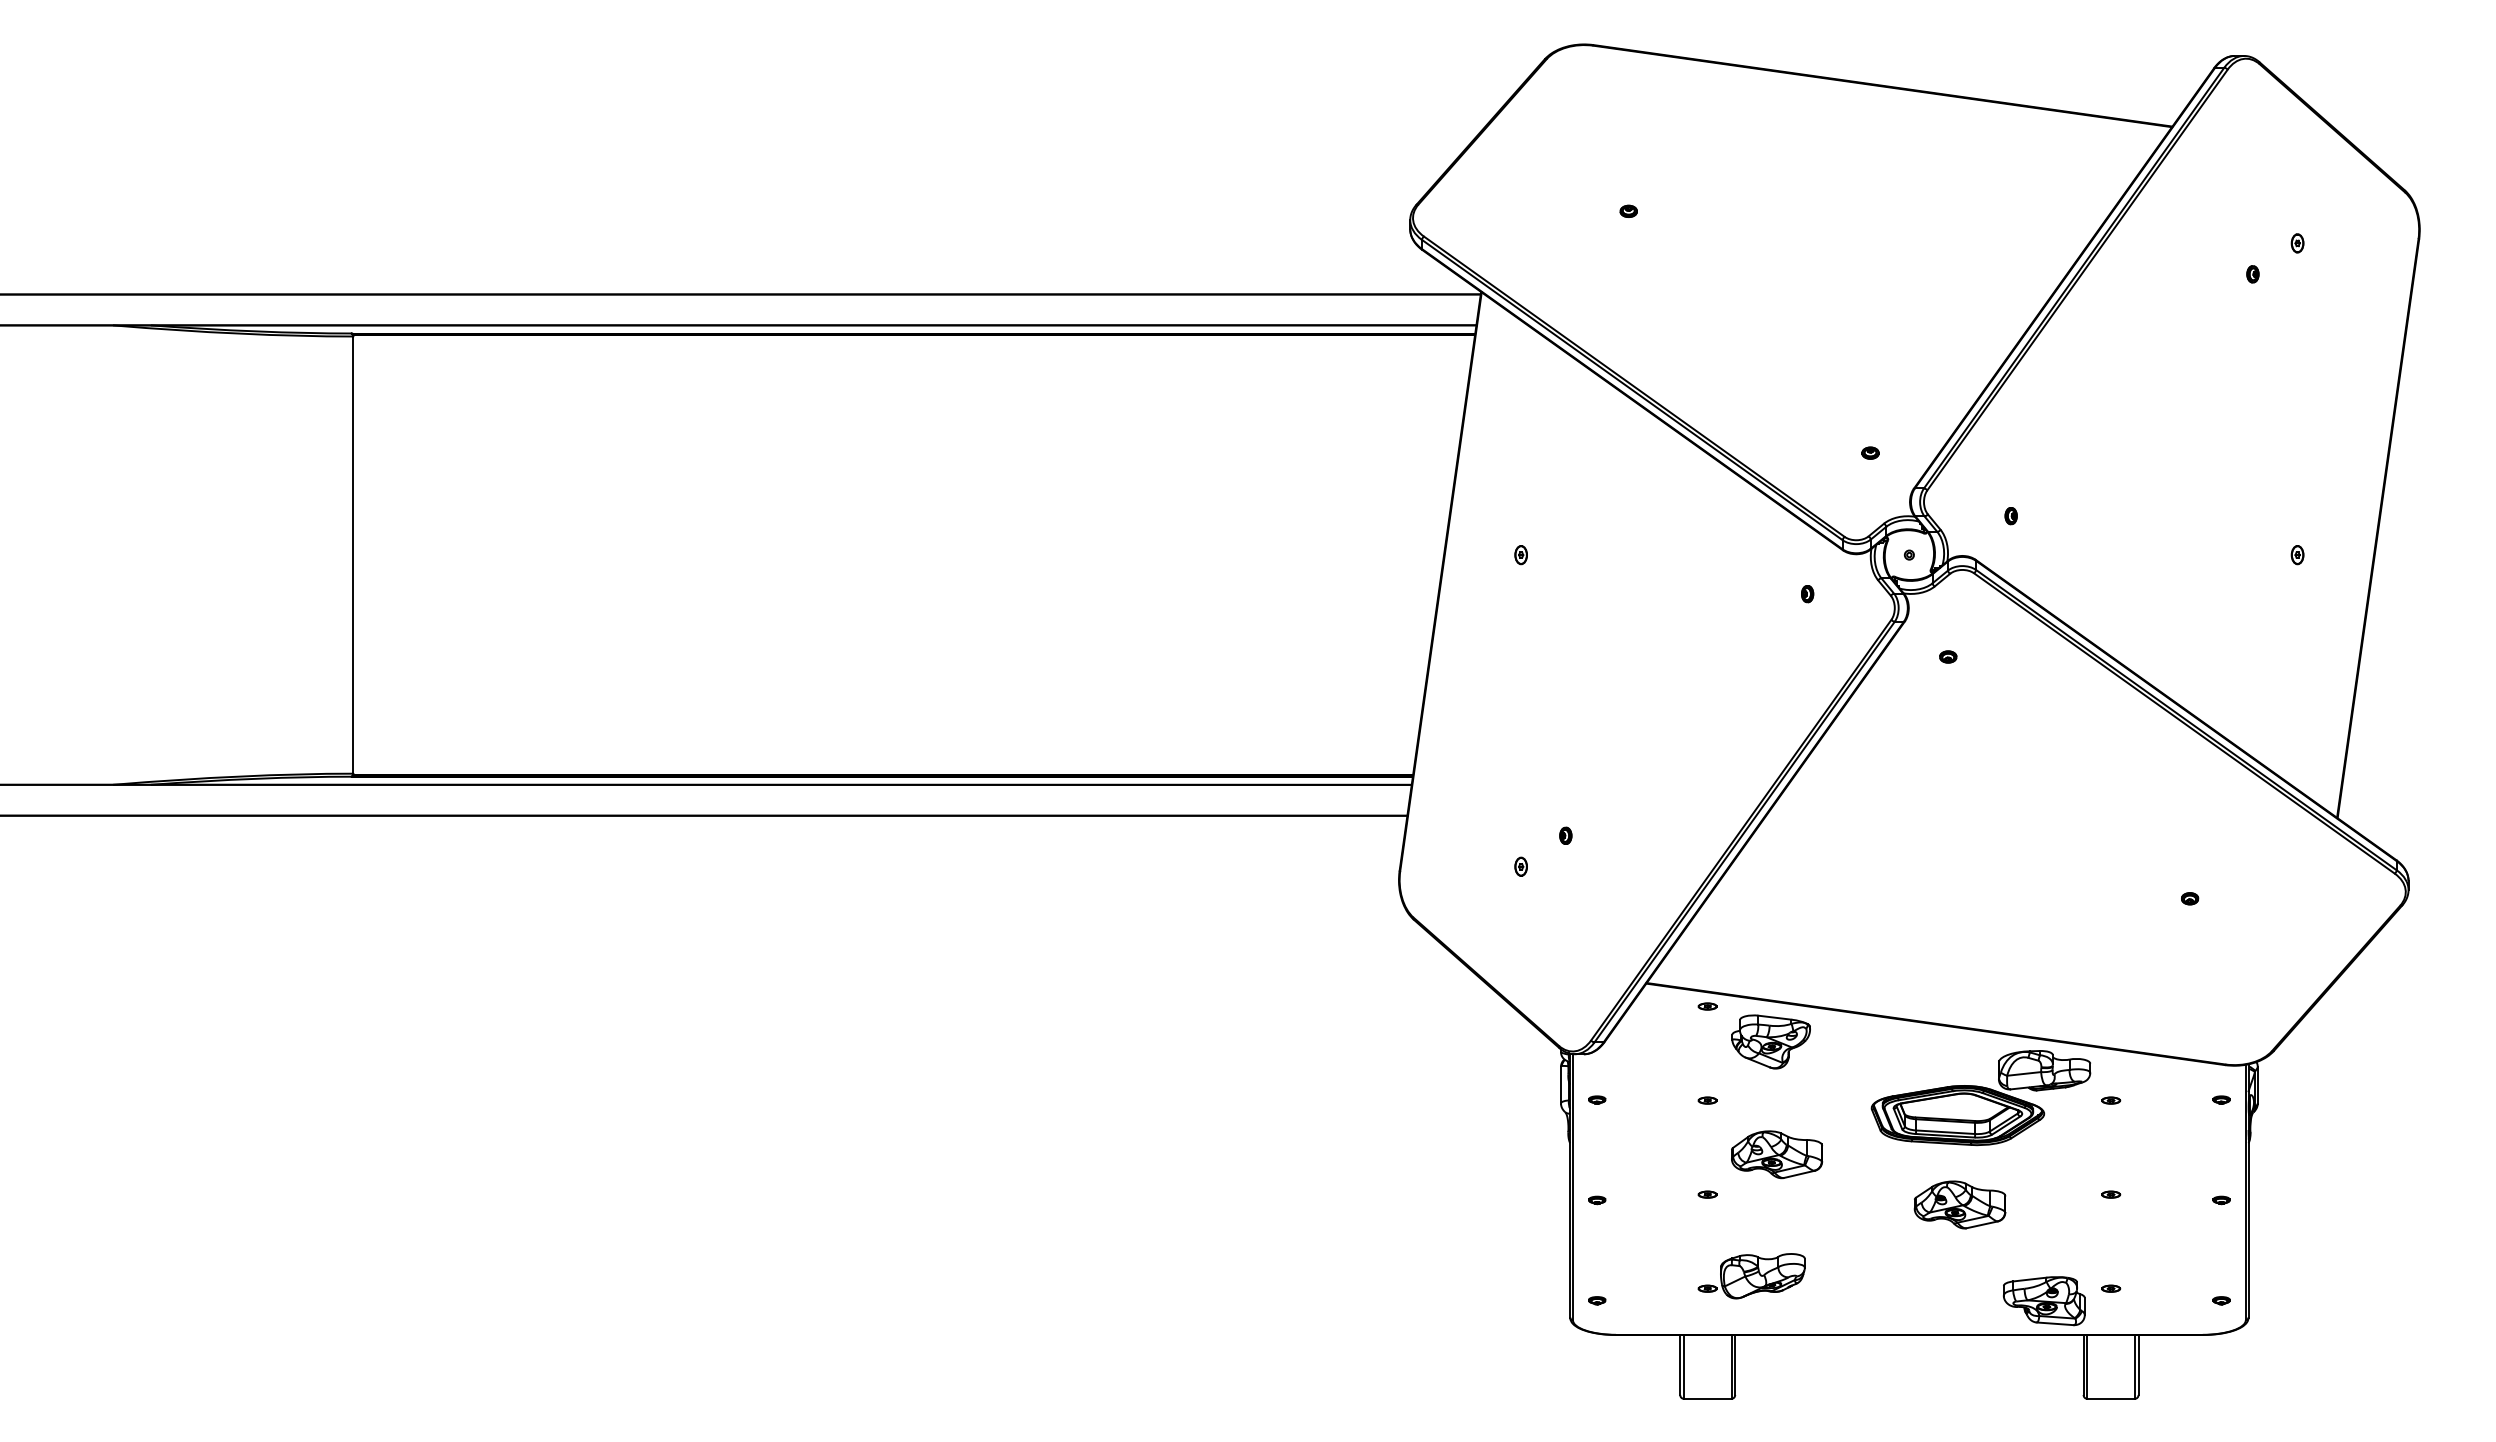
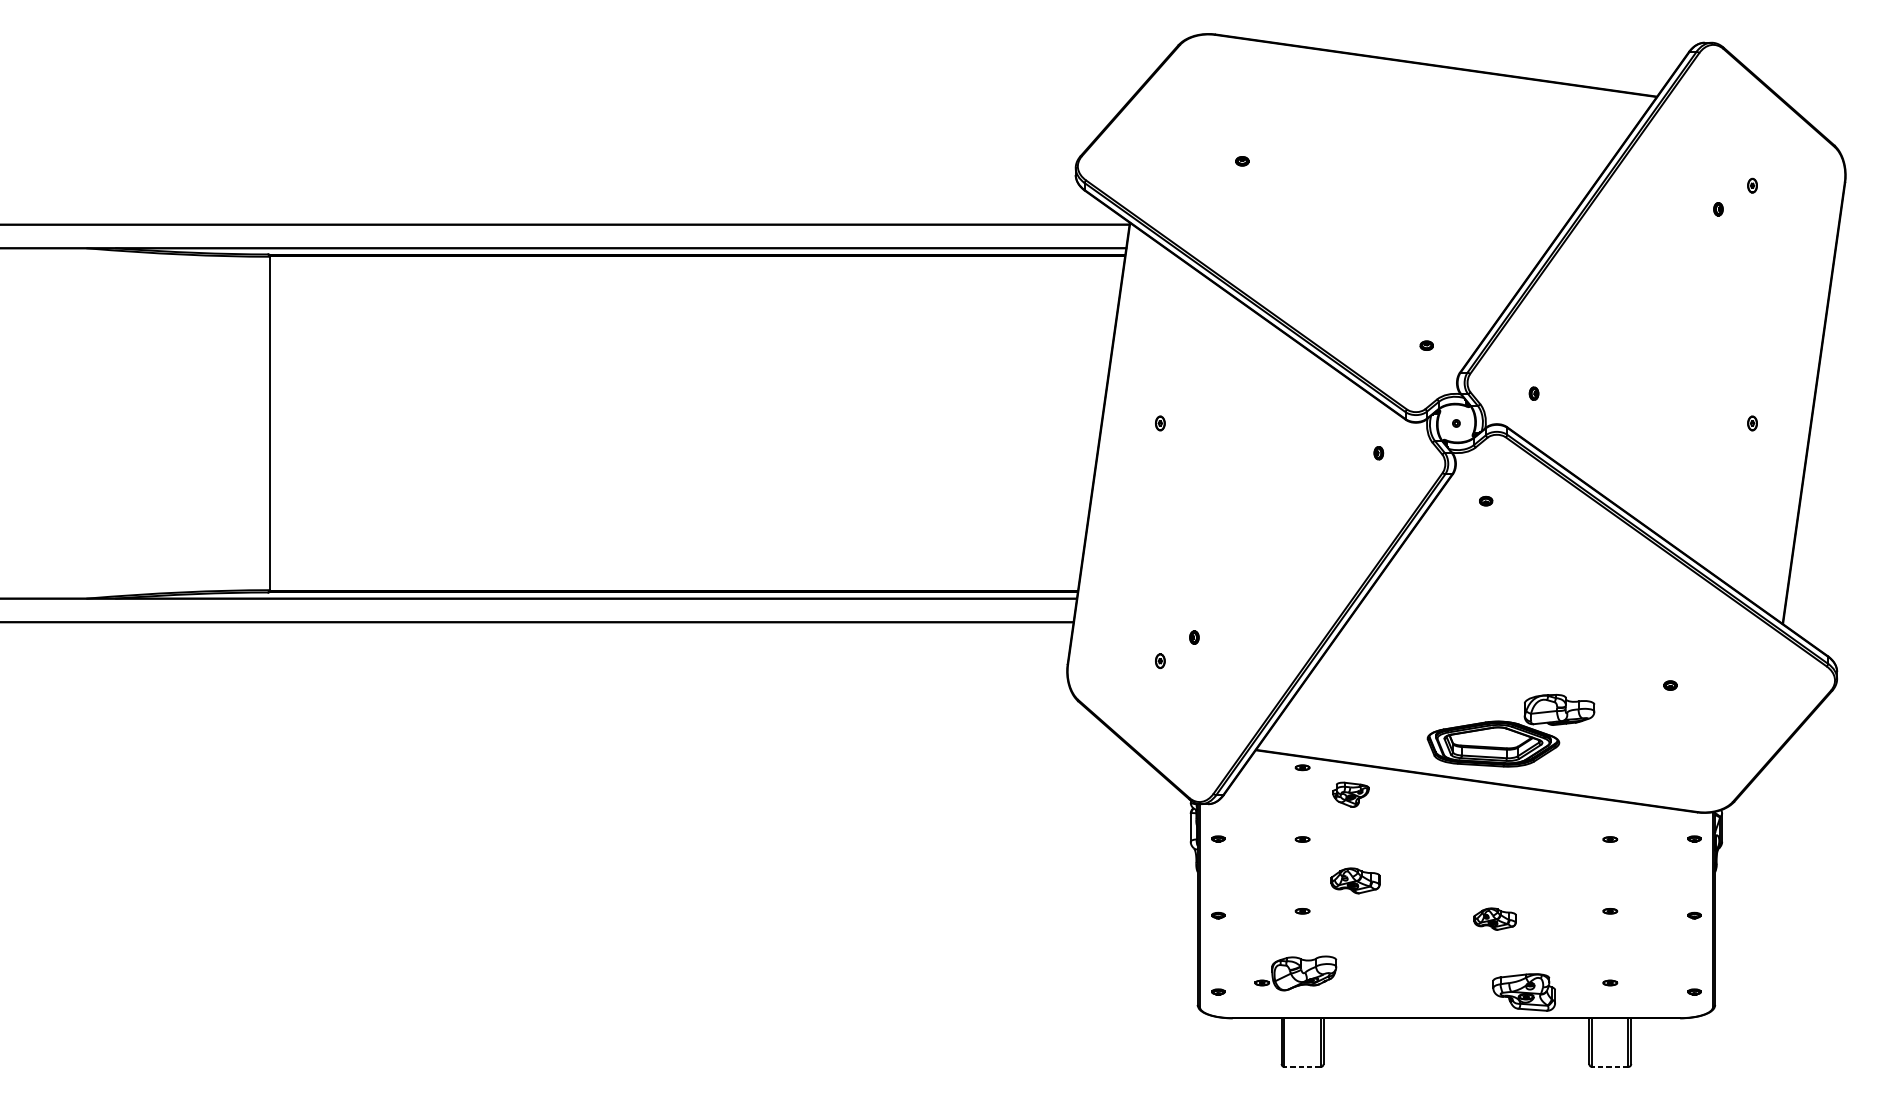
part: (1770, 1041) -> (1350, 794), size x0.6
part: (1980, 1098) -> (1510, 731), moved
part: (1777, 1154) -> (1355, 880), size x0.7
part: (1959, 1204) -> (1494, 918), size x0.6
part: (1751, 1276) -> (1295, 973), moved
part: (2044, 1301) -> (1524, 992), moved
line: (1707, 1398) -> (1302, 1066), solid -> dashed
line: (2111, 1398) -> (1610, 1066), solid -> dashed

